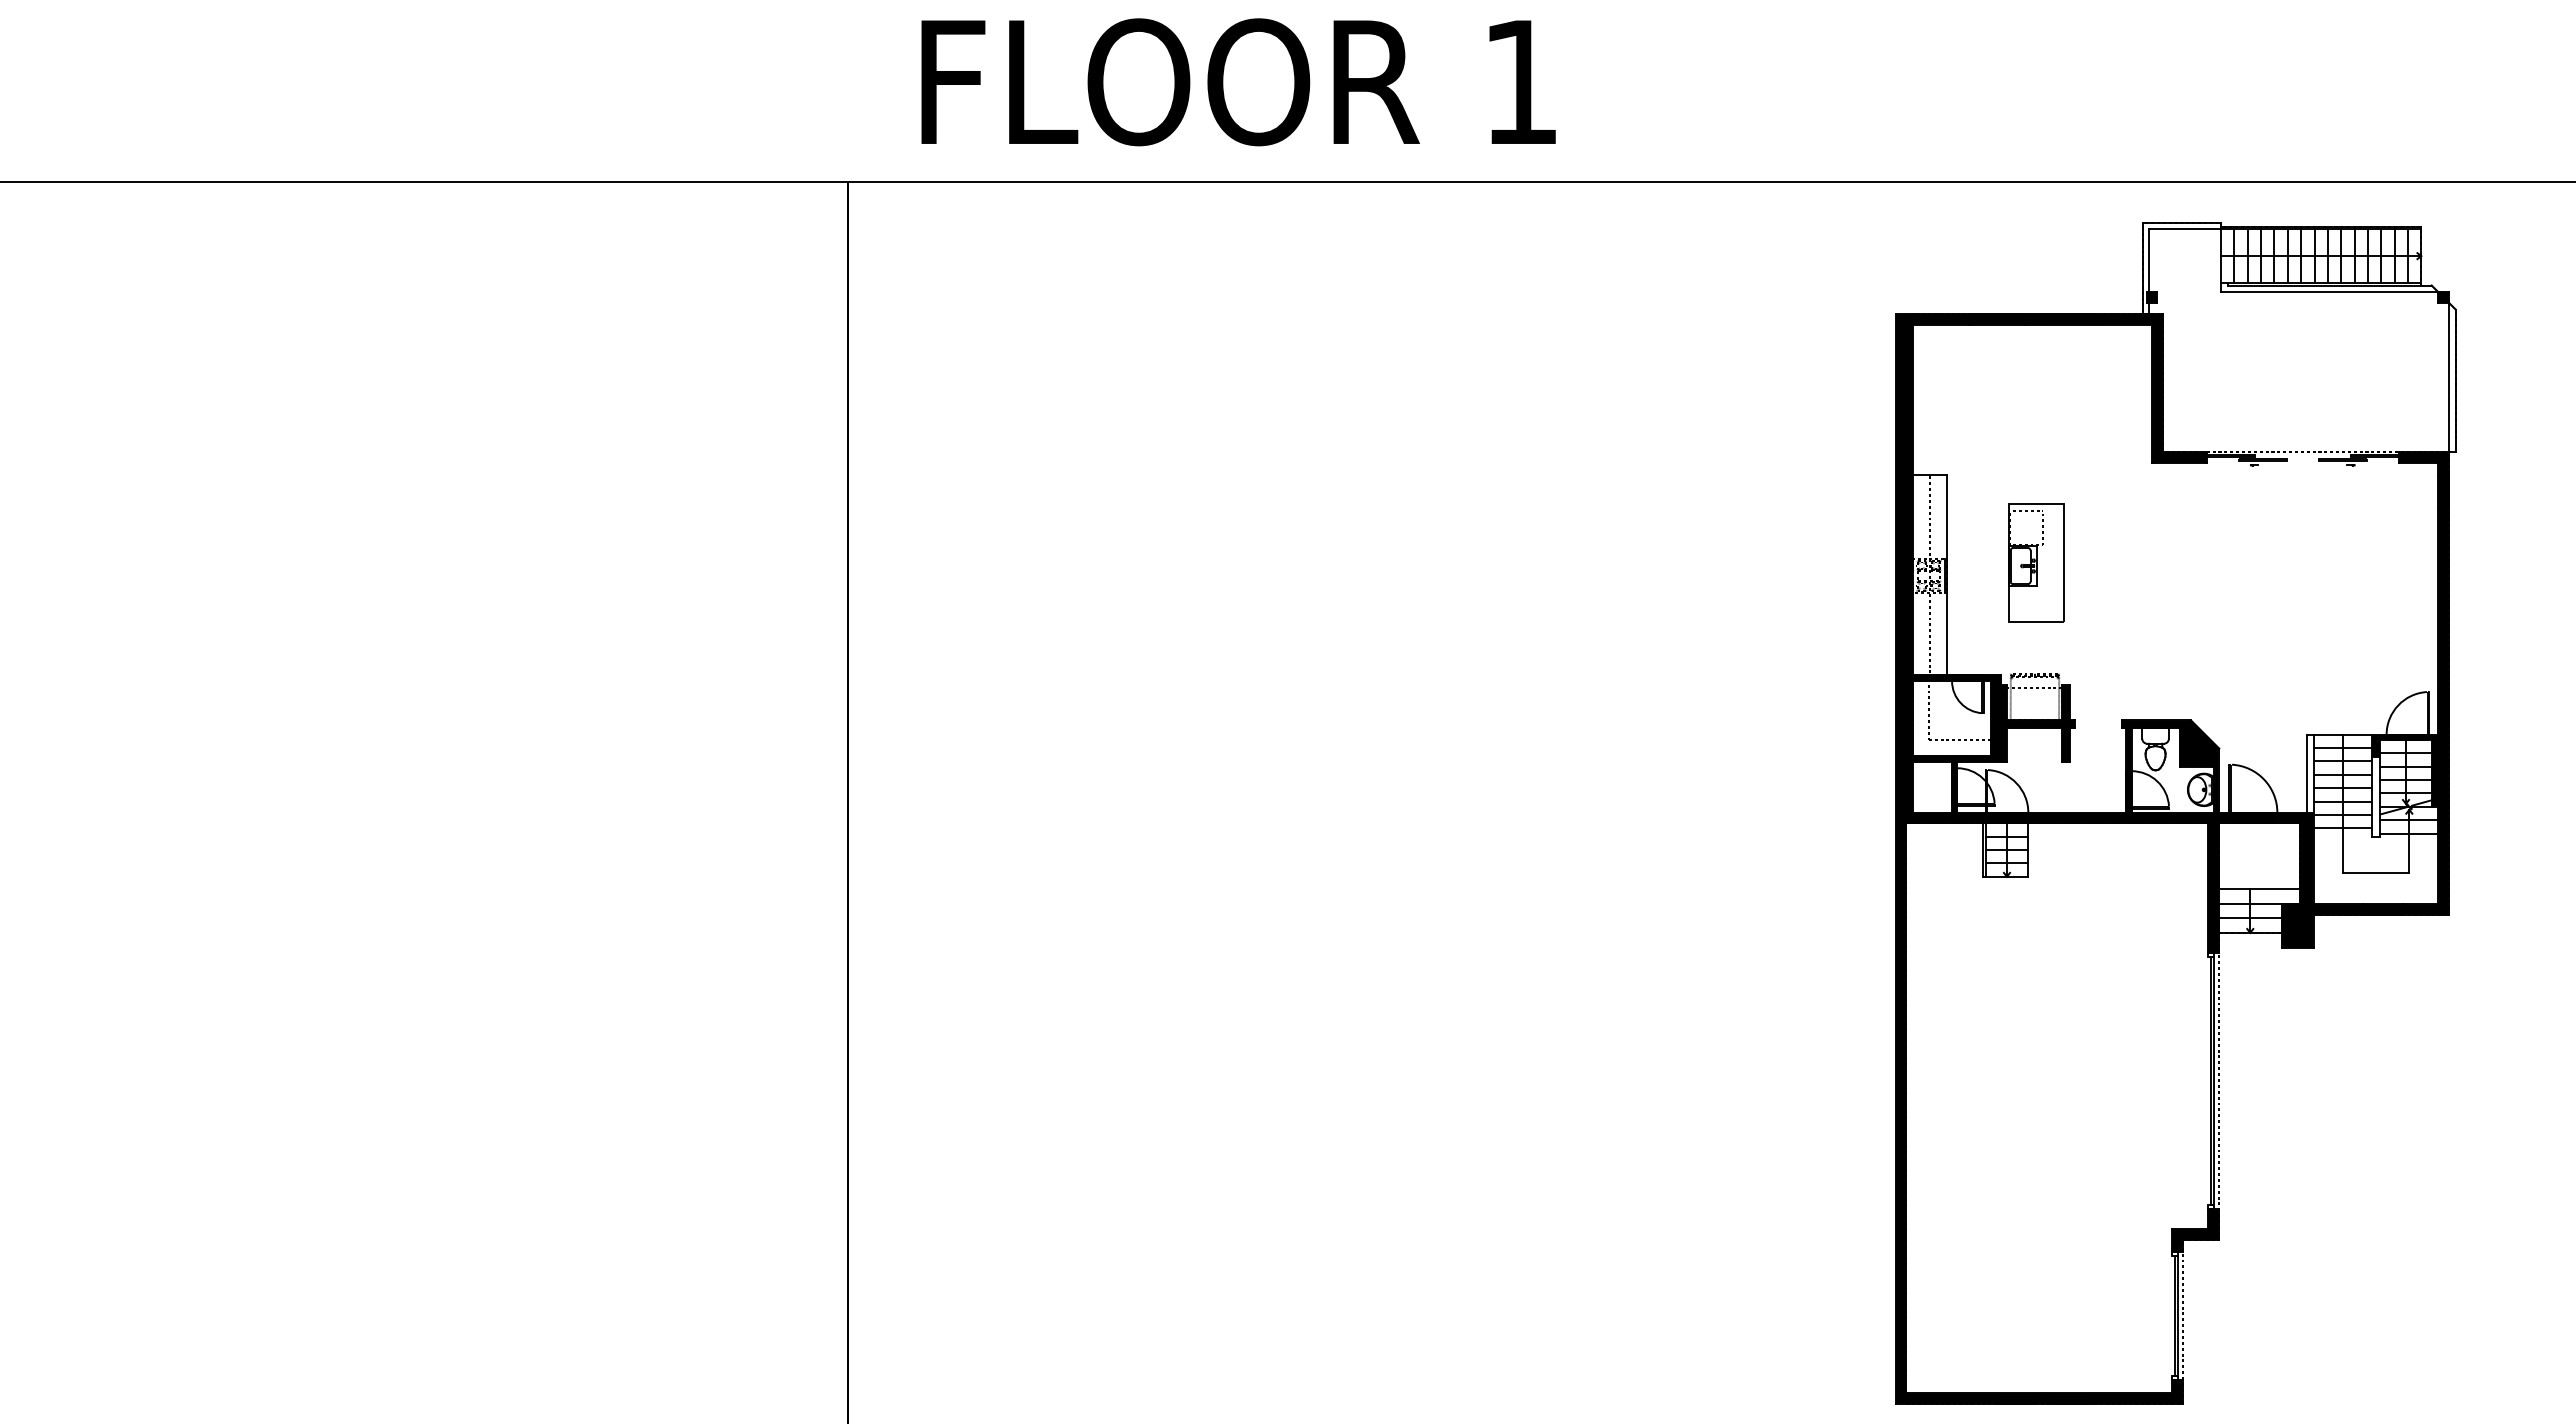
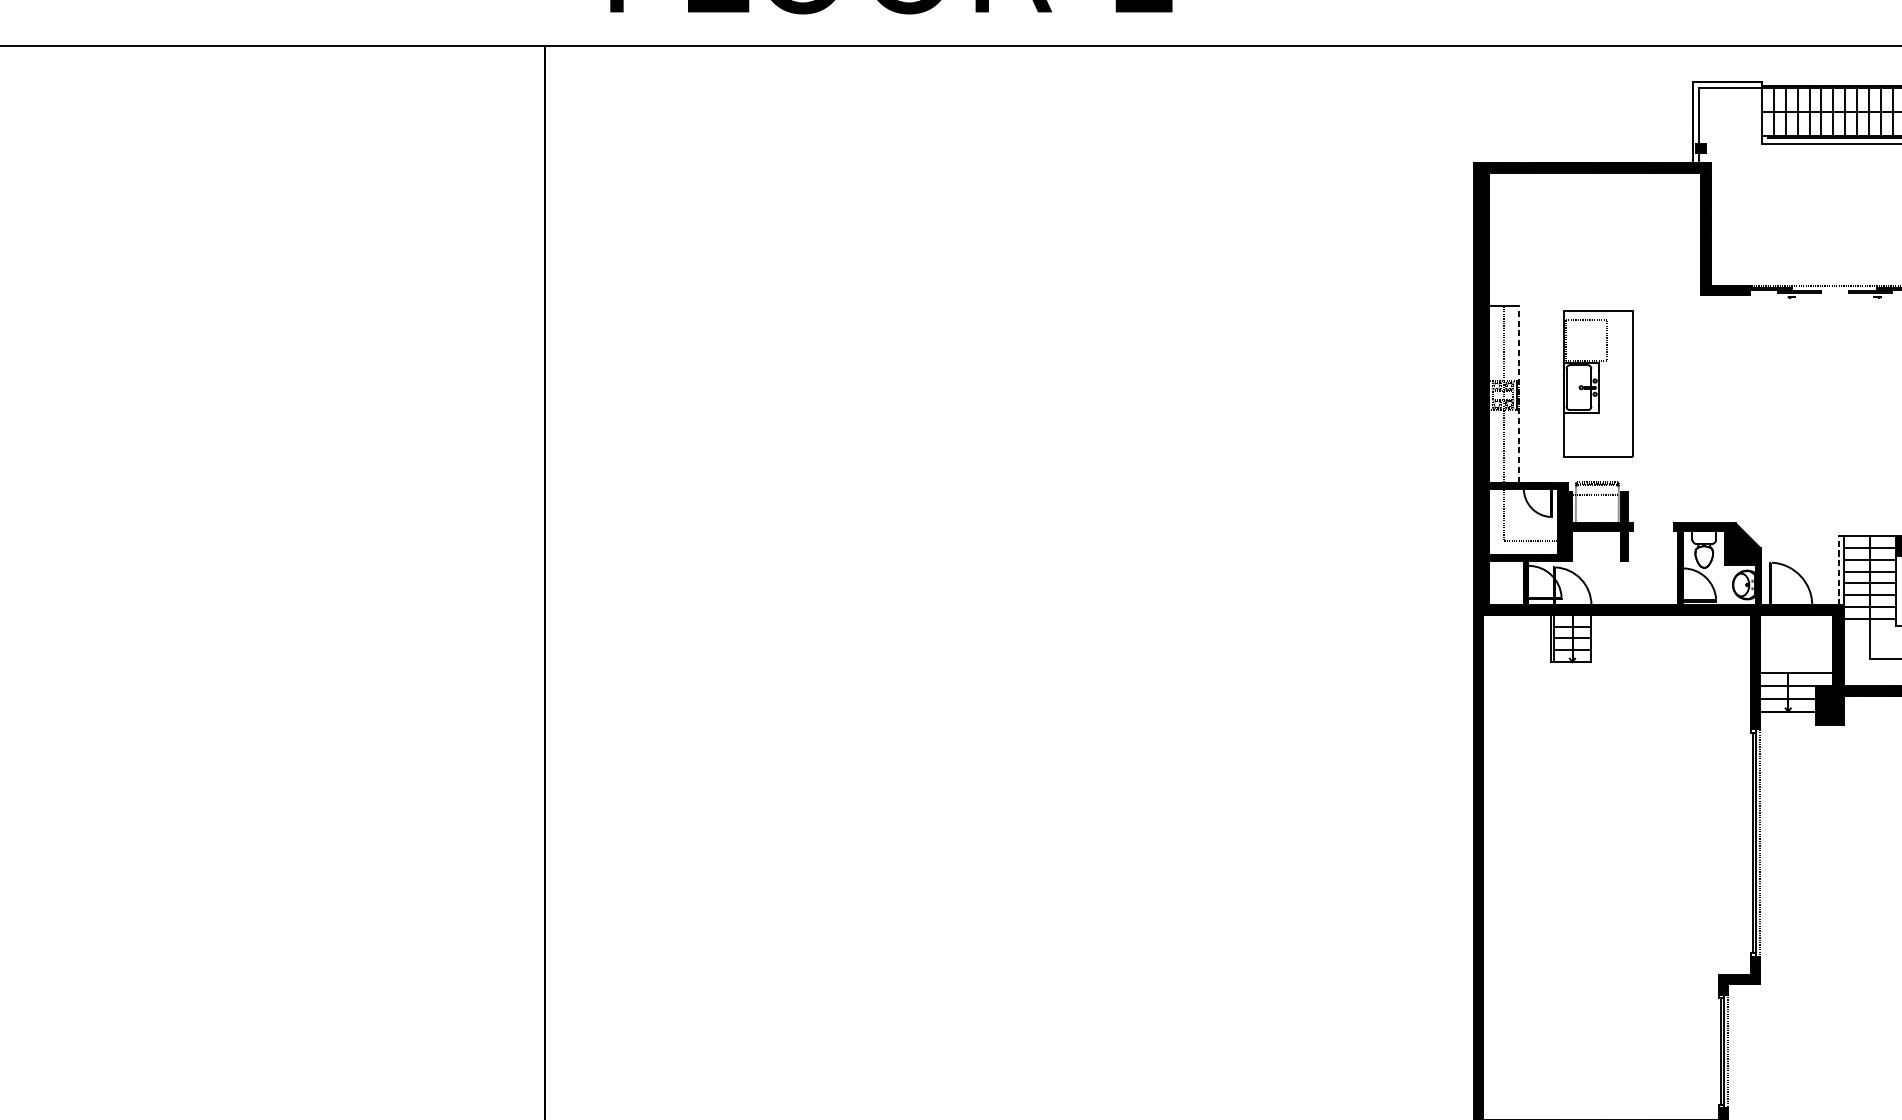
part: (2036, 562) -> (1598, 383), size x1.4
line: (1946, 574) -> (1518, 394), solid -> dashed
line: (2307, 773) -> (1838, 570), solid -> dashed

